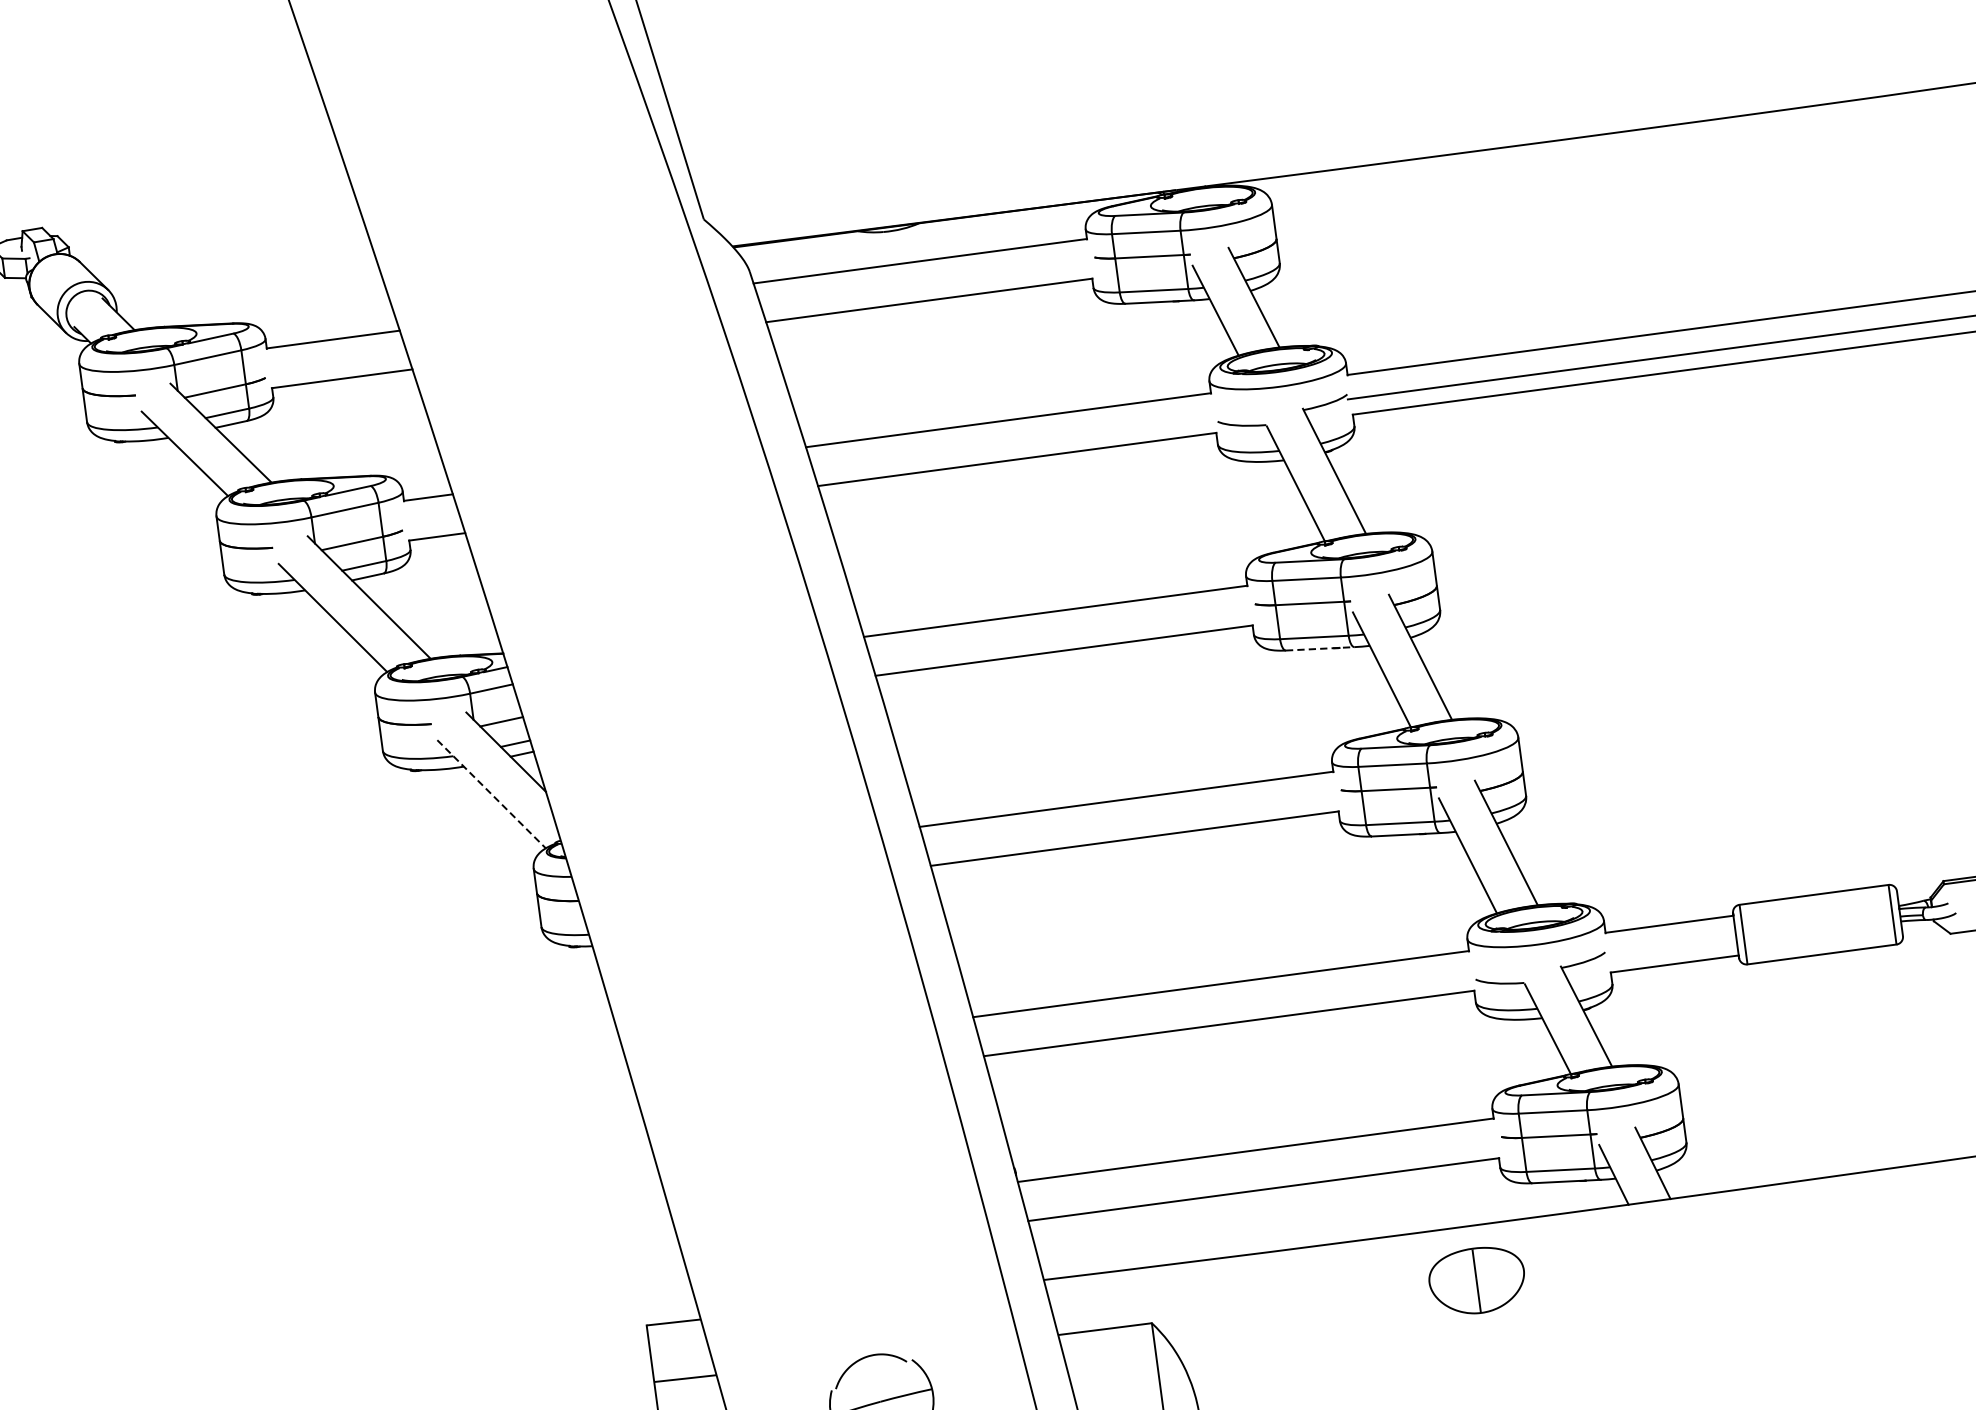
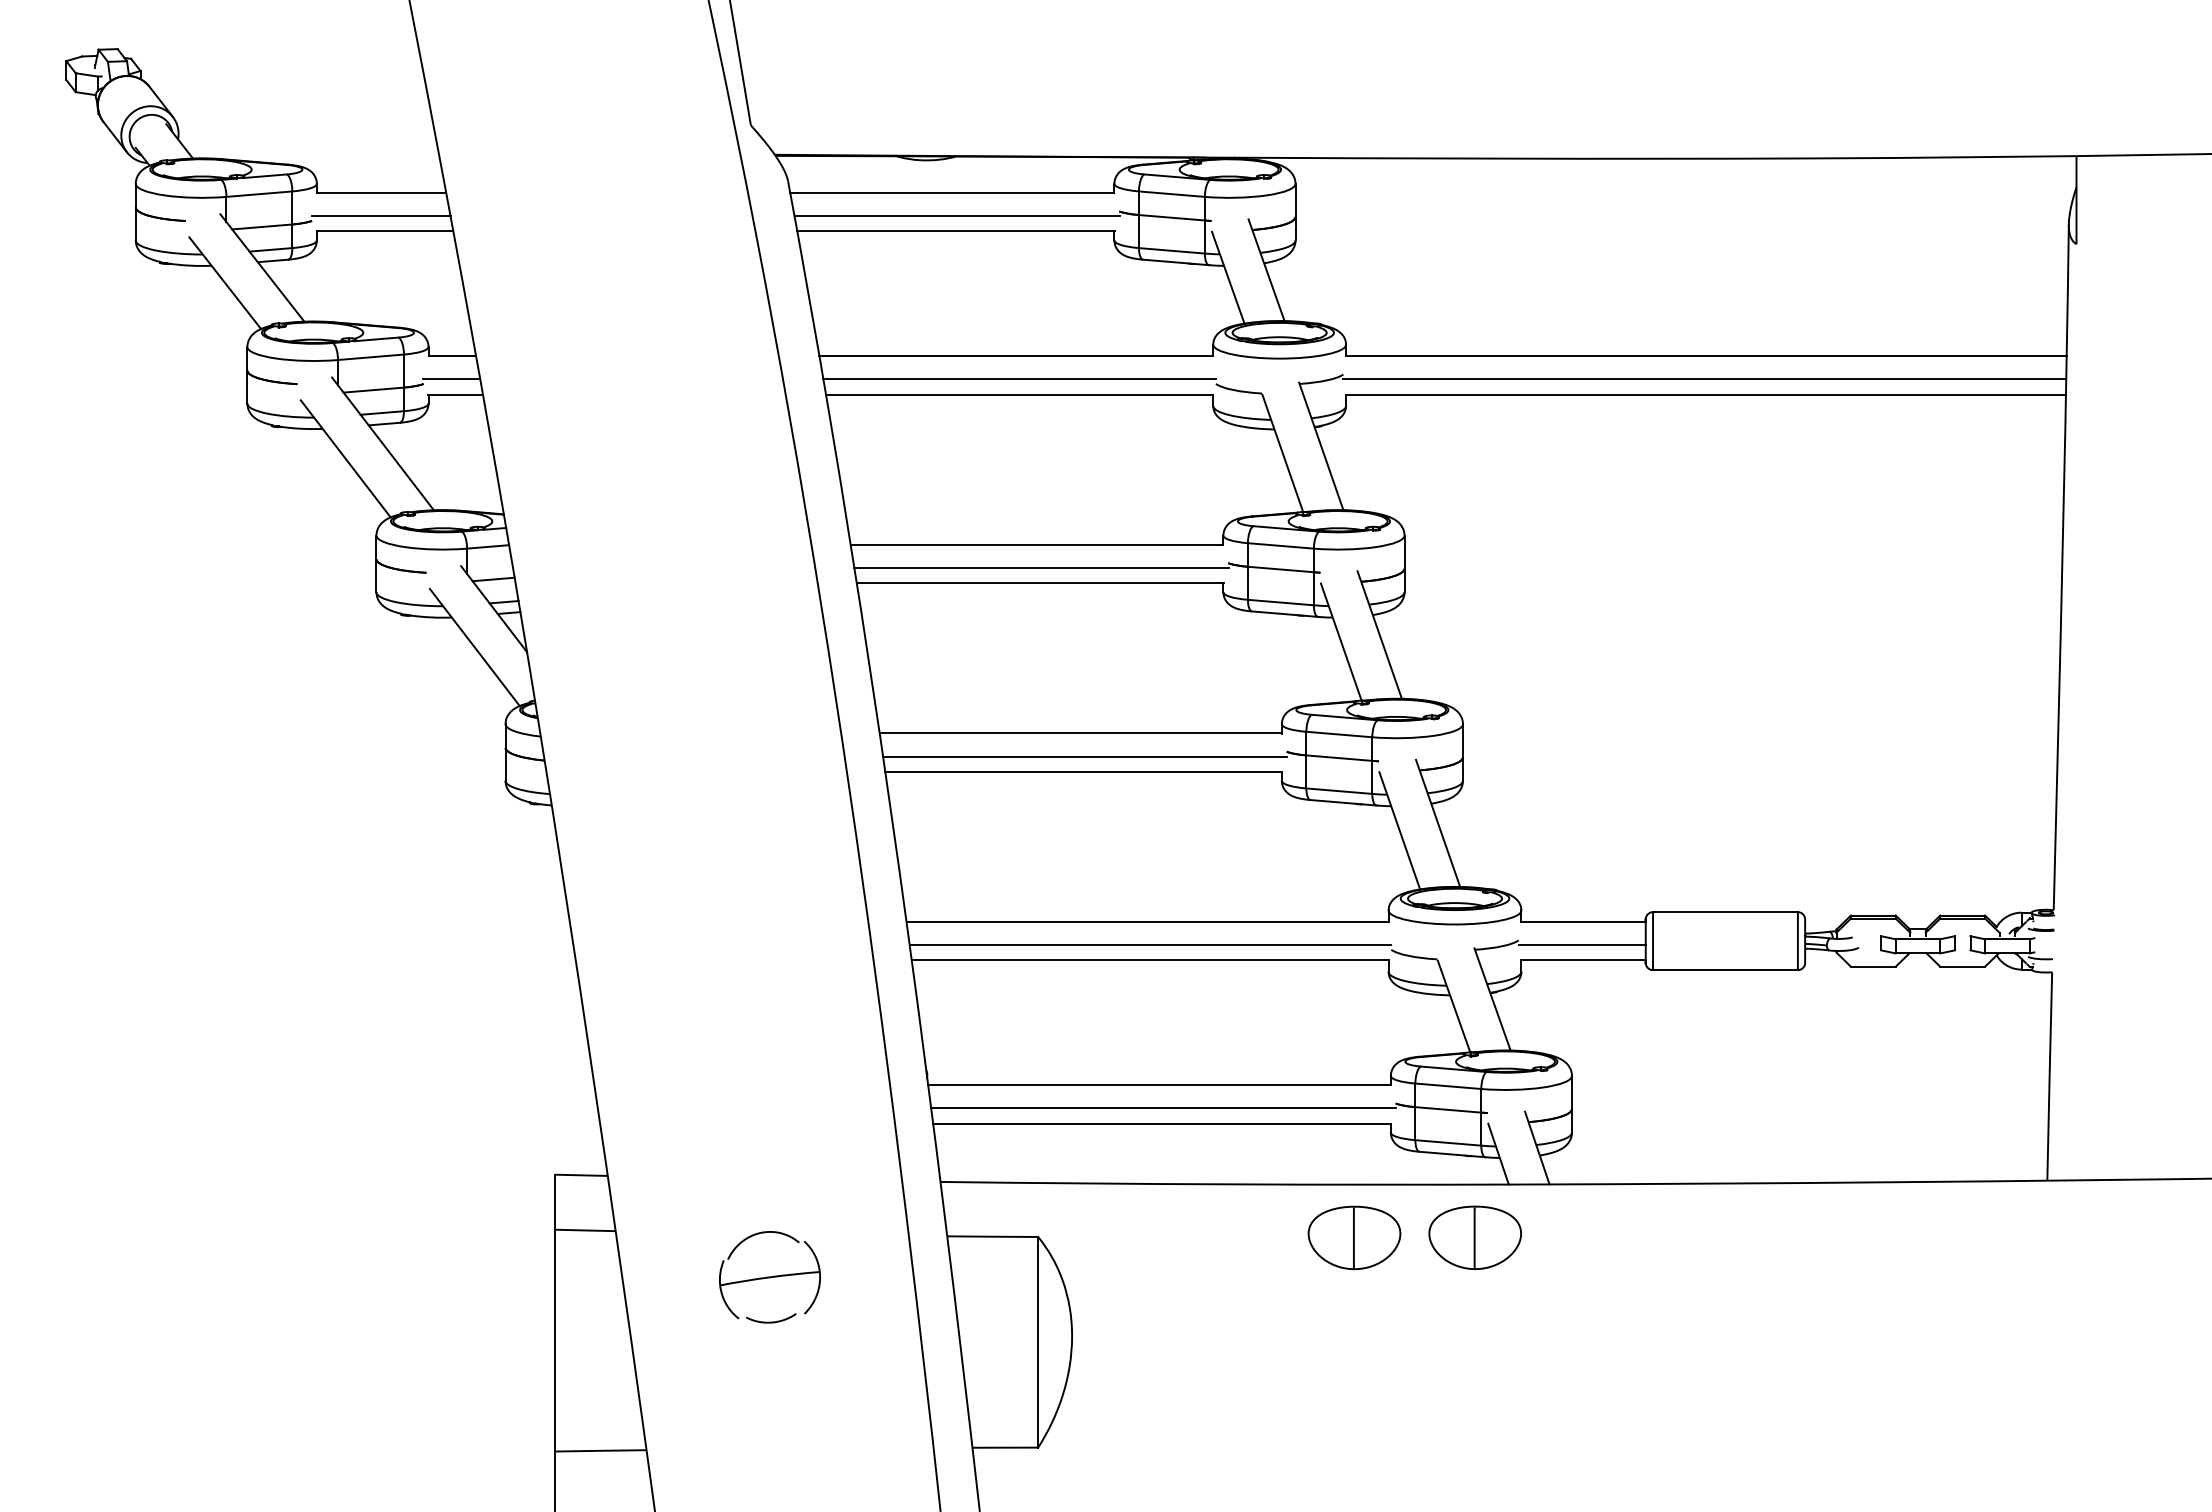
line: (927, 284) -> (956, 216), added
line: (335, 364) -> (380, 216), added
line: (1014, 443) -> (1019, 379), added
line: (430, 521) -> (451, 379), added
line: (1063, 634) -> (1041, 567), added
line: (1320, 649) -> (1285, 614), dashed -> solid
line: (491, 794) -> (474, 647), dashed -> solid
line: (1134, 822) -> (1085, 756), added
line: (1670, 948) -> (1581, 945), added
line: (1227, 1008) -> (1150, 945), added
line: (1263, 1173) -> (1163, 1108), added
part: (1600, 1263) -> (1474, 1237), added

